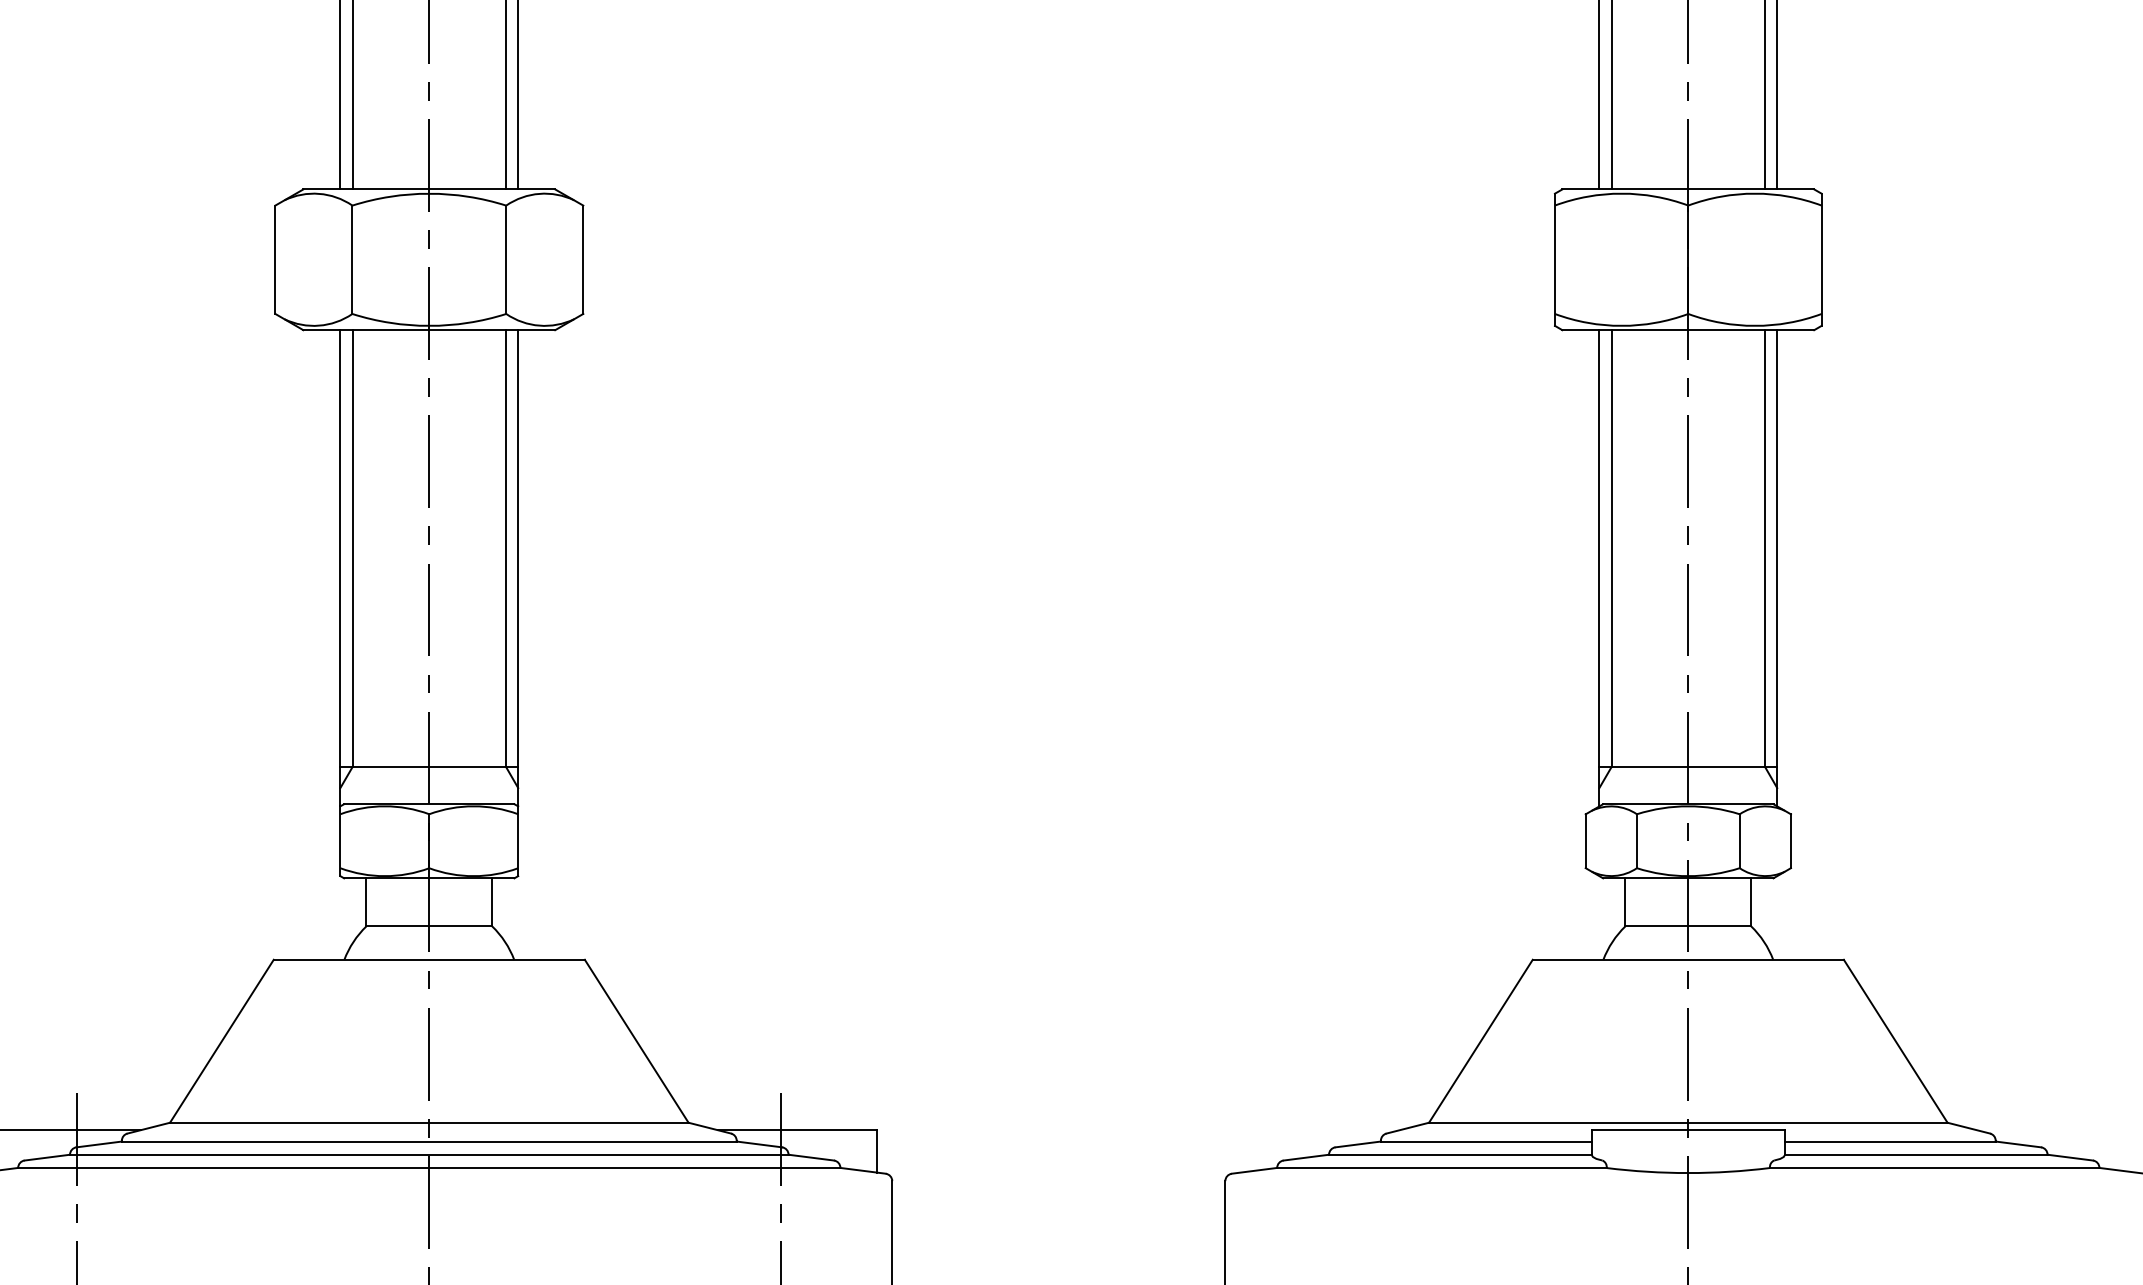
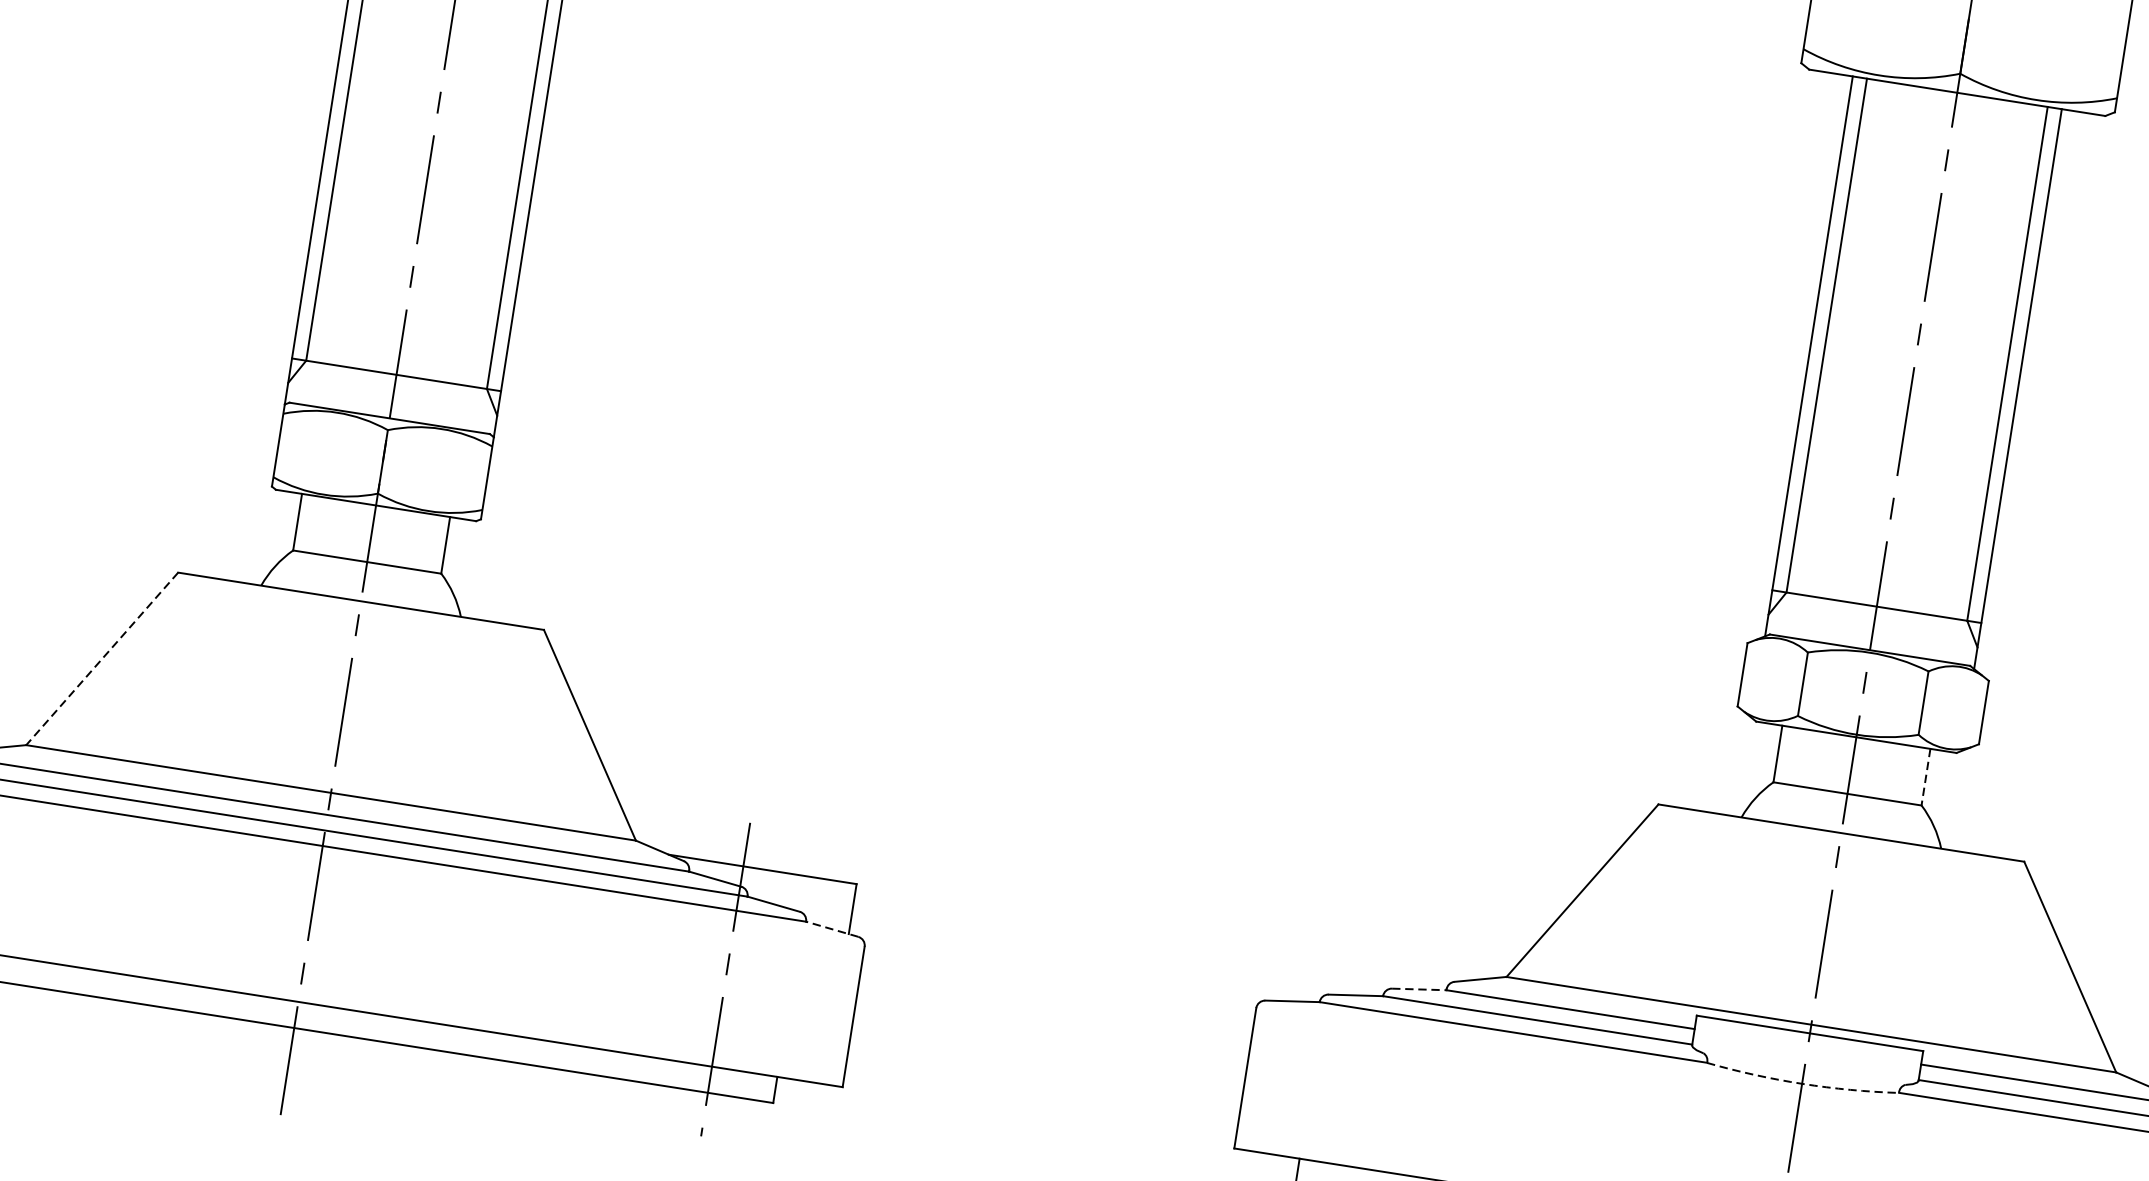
line: (1751, 902) -> (1926, 777), solid -> dashed
line: (221, 1041) -> (101, 659), solid -> dashed
line: (1358, 1144) -> (1419, 989), solid -> dashed
line: (863, 1170) -> (832, 928), solid -> dashed
arc: (1688, 1173) -> (1802, 1084), solid -> dashed

